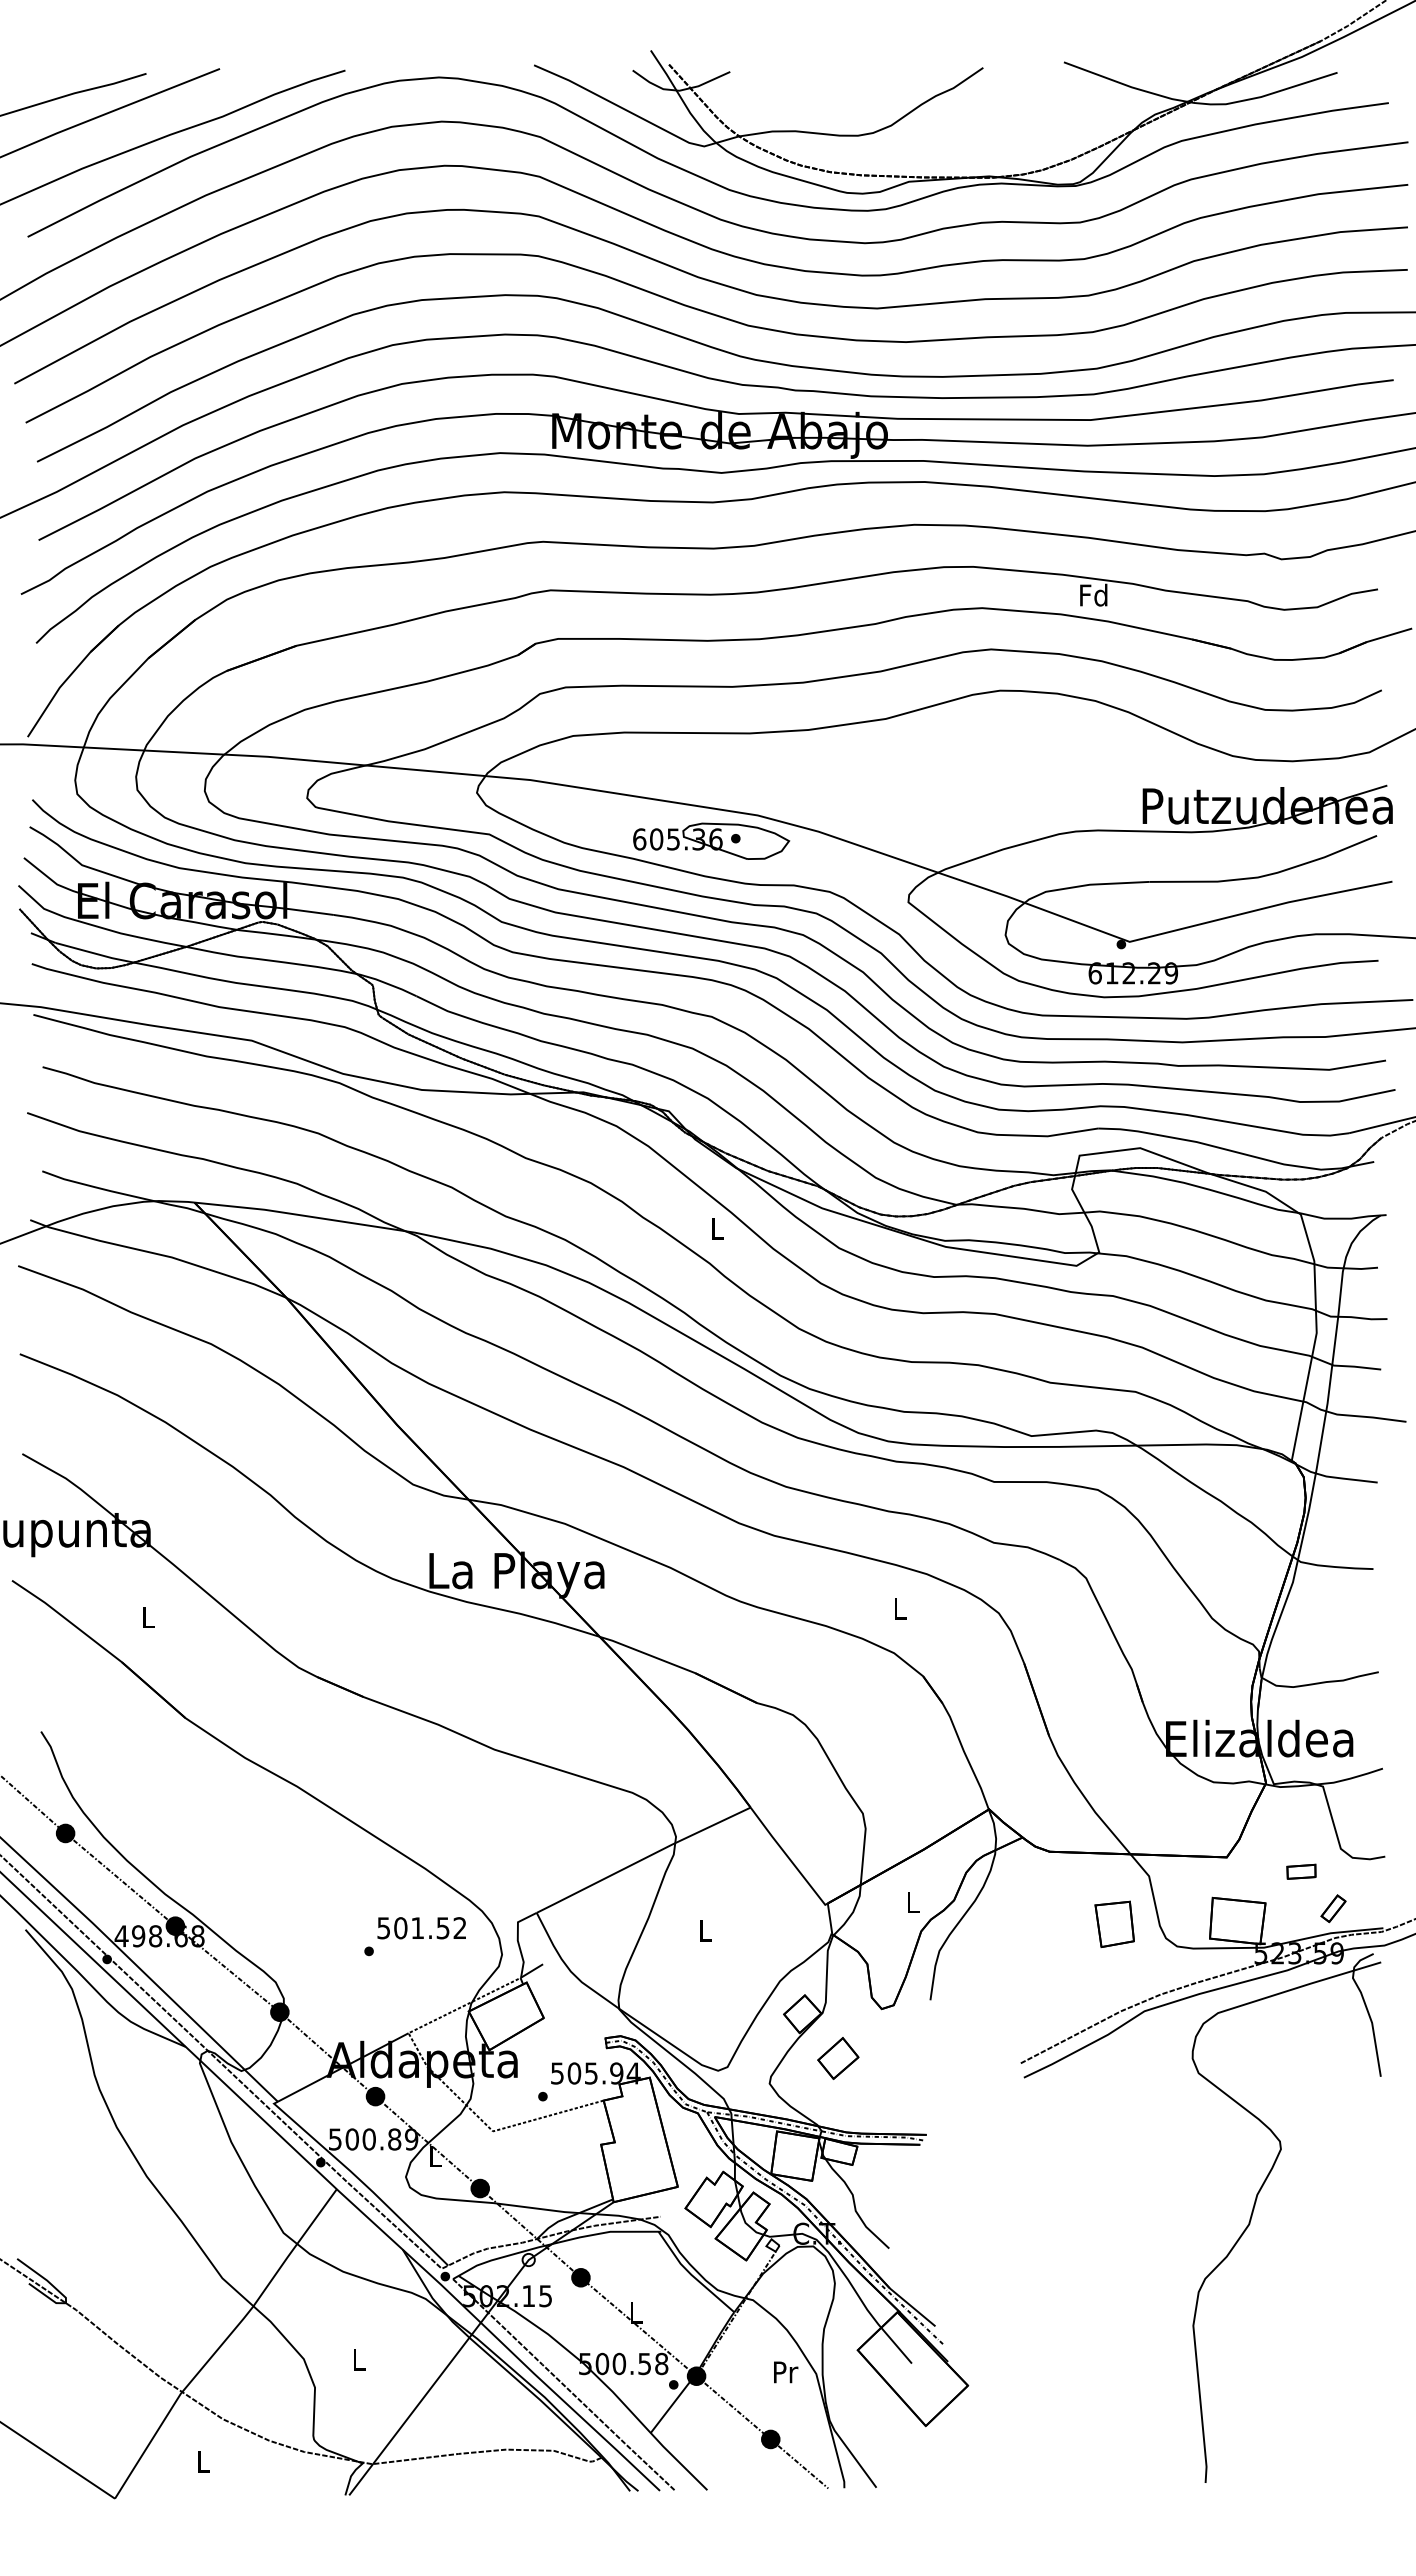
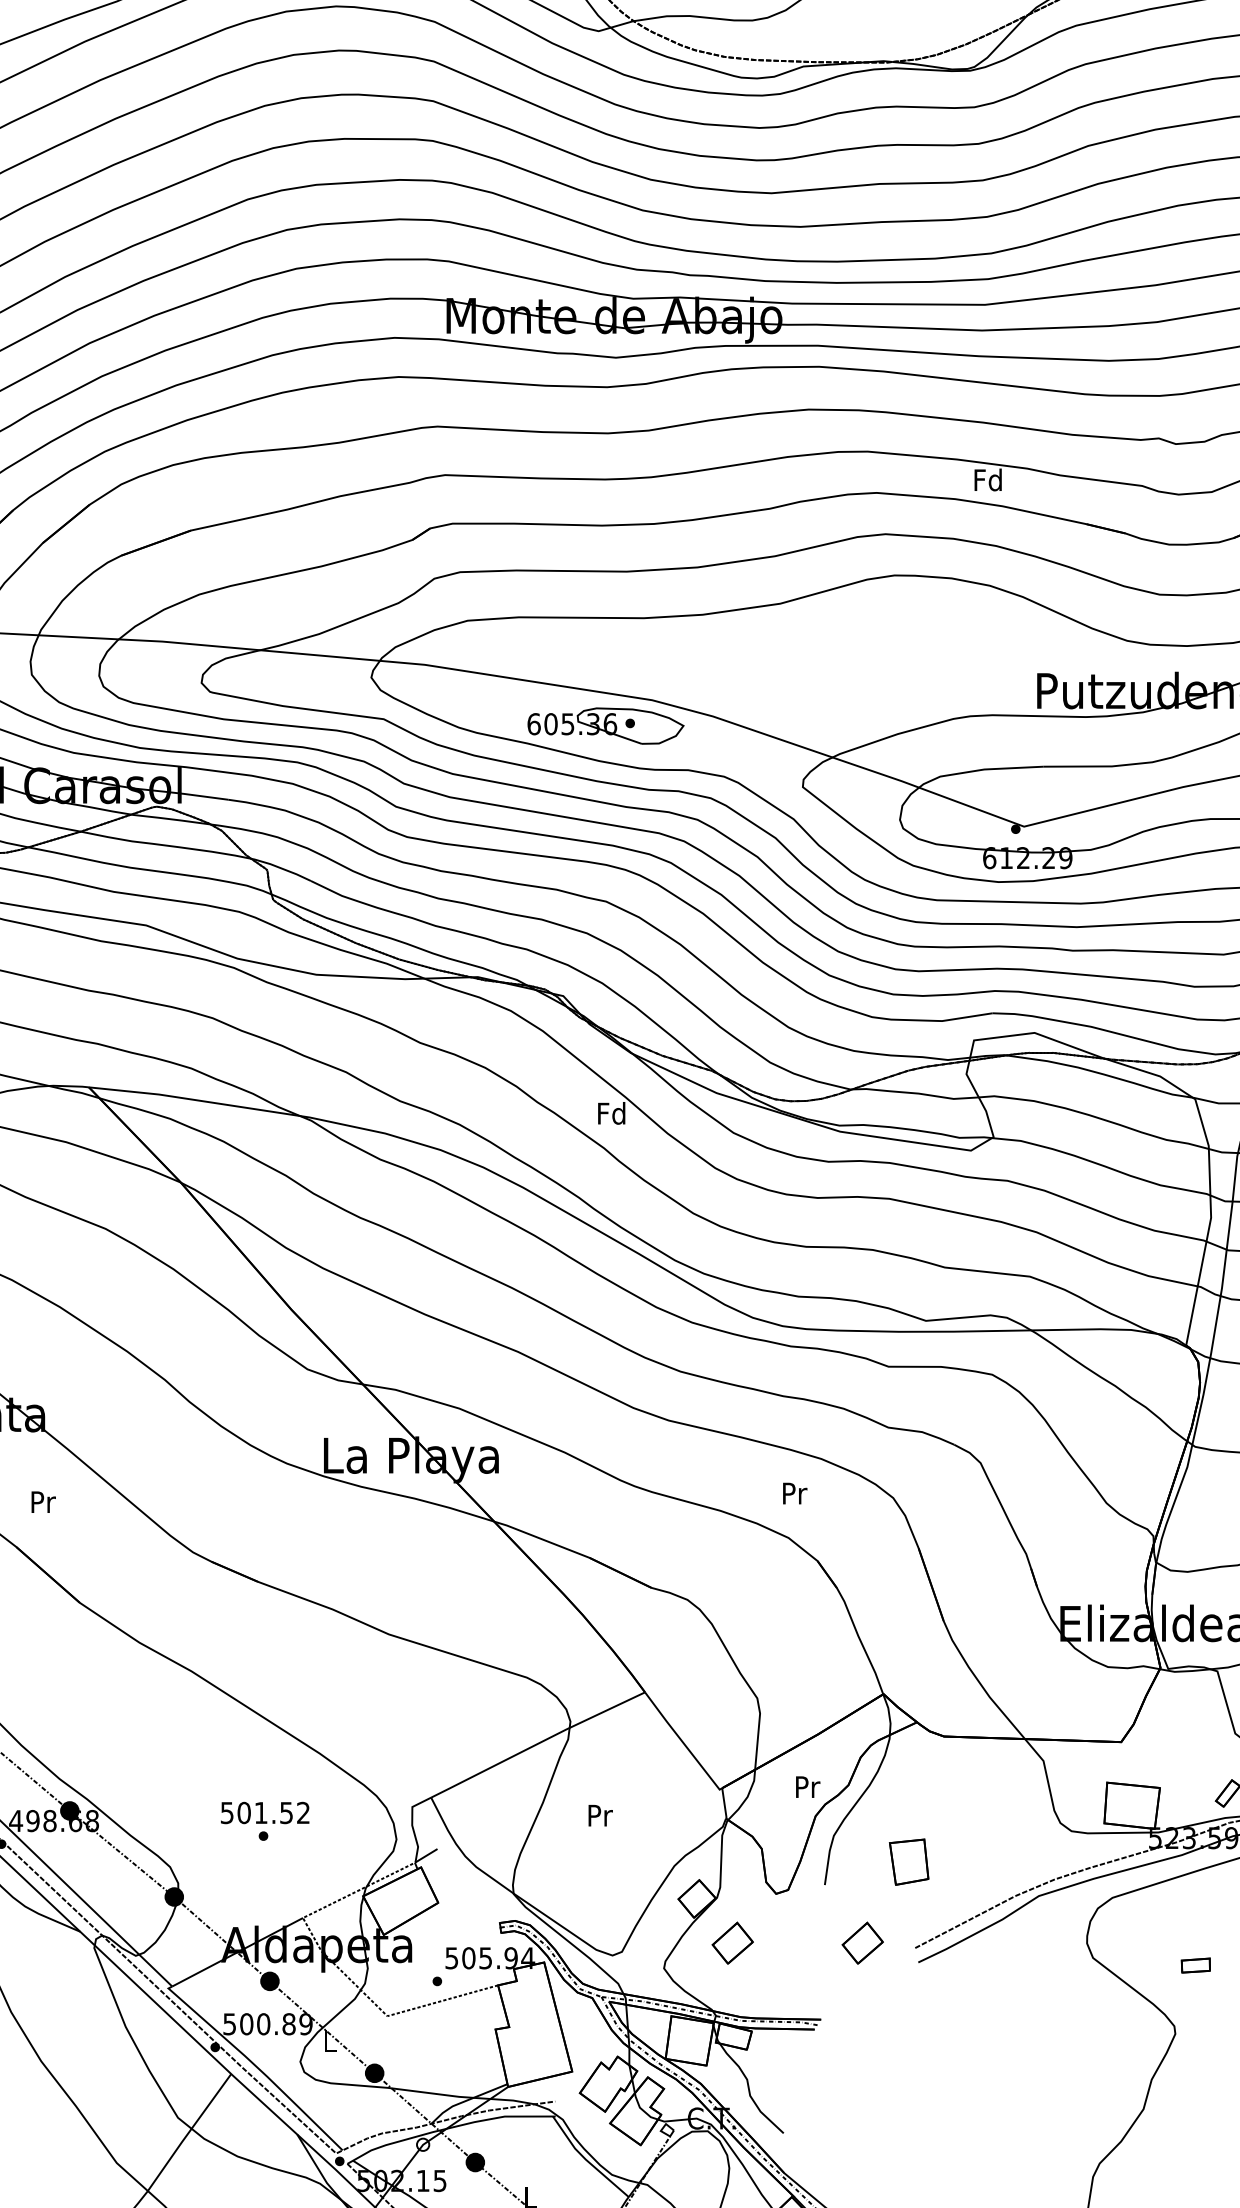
text: (716, 1228) -> (610, 1113), L -> Fd
text: (900, 1608) -> (794, 1493), L -> Pr
text: (149, 1617) -> (43, 1502), L -> Pr
part: (1301, 1871) -> (1195, 1965), moved
text: (913, 1902) -> (807, 1787), L -> Pr
part: (1114, 1923) -> (908, 1861), moved
text: (421, 1928) -> (264, 1813), moved
text: (706, 1930) -> (600, 1815), L -> Pr
part: (968, 2058) -> (862, 1943), added

